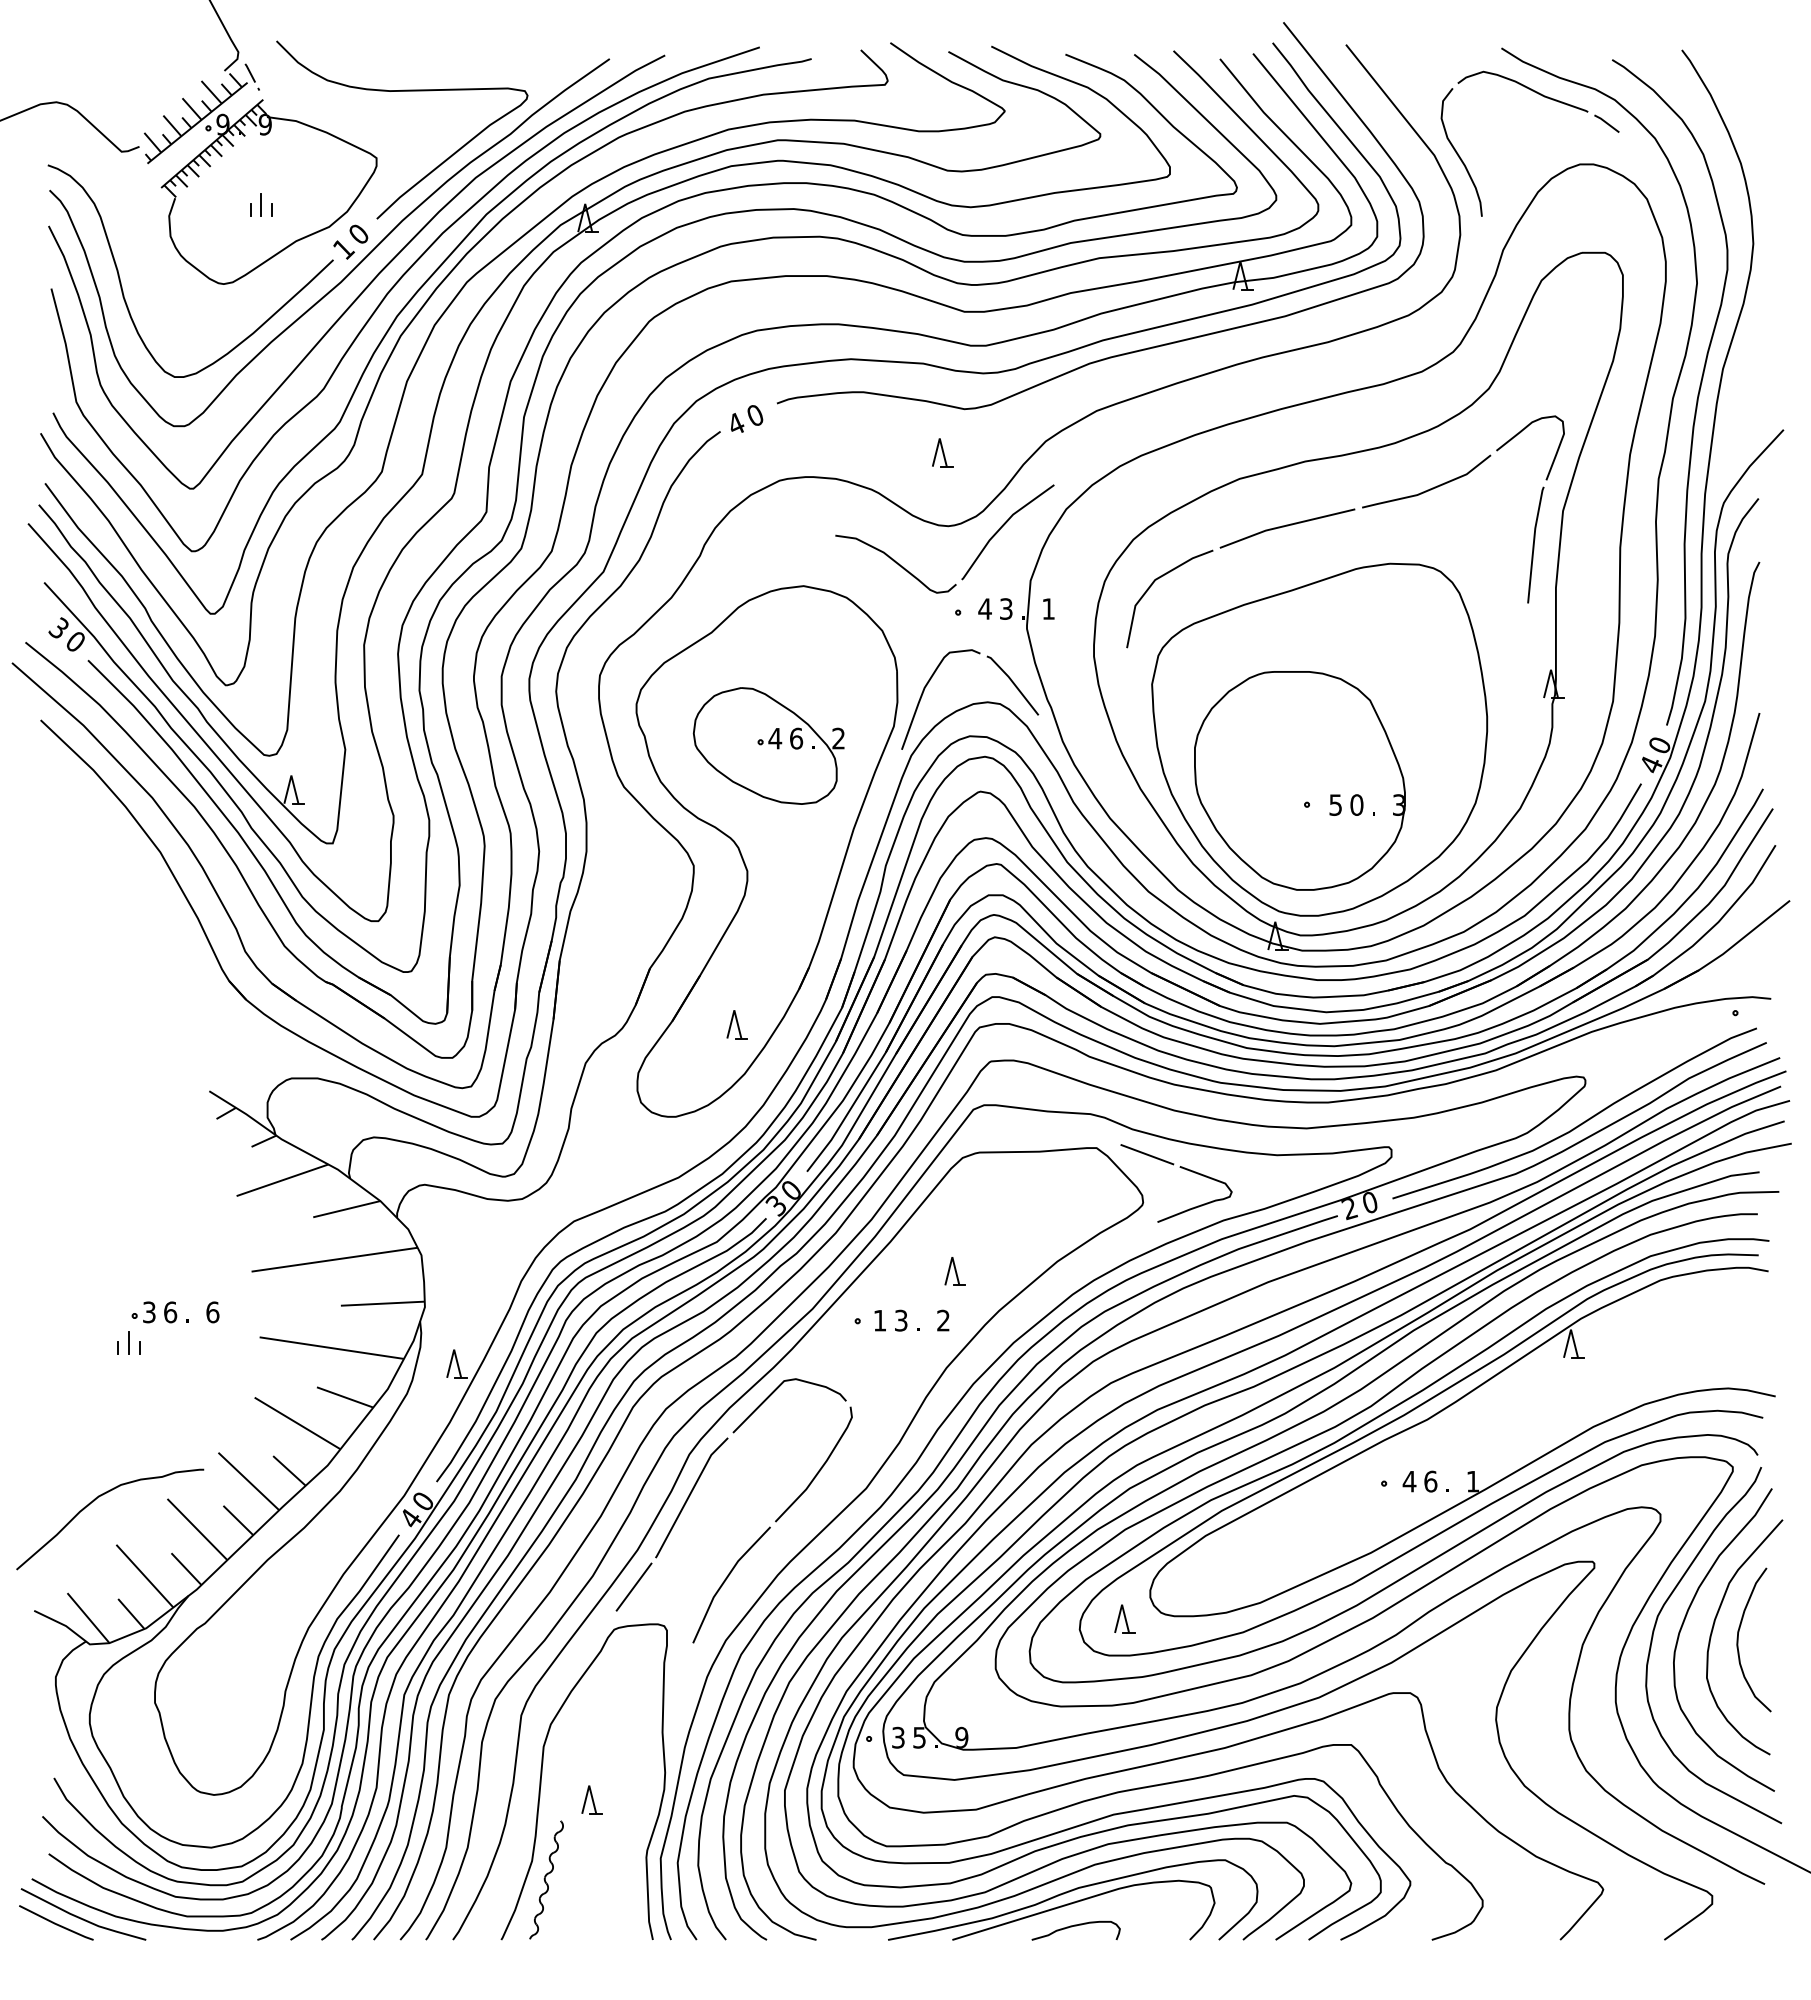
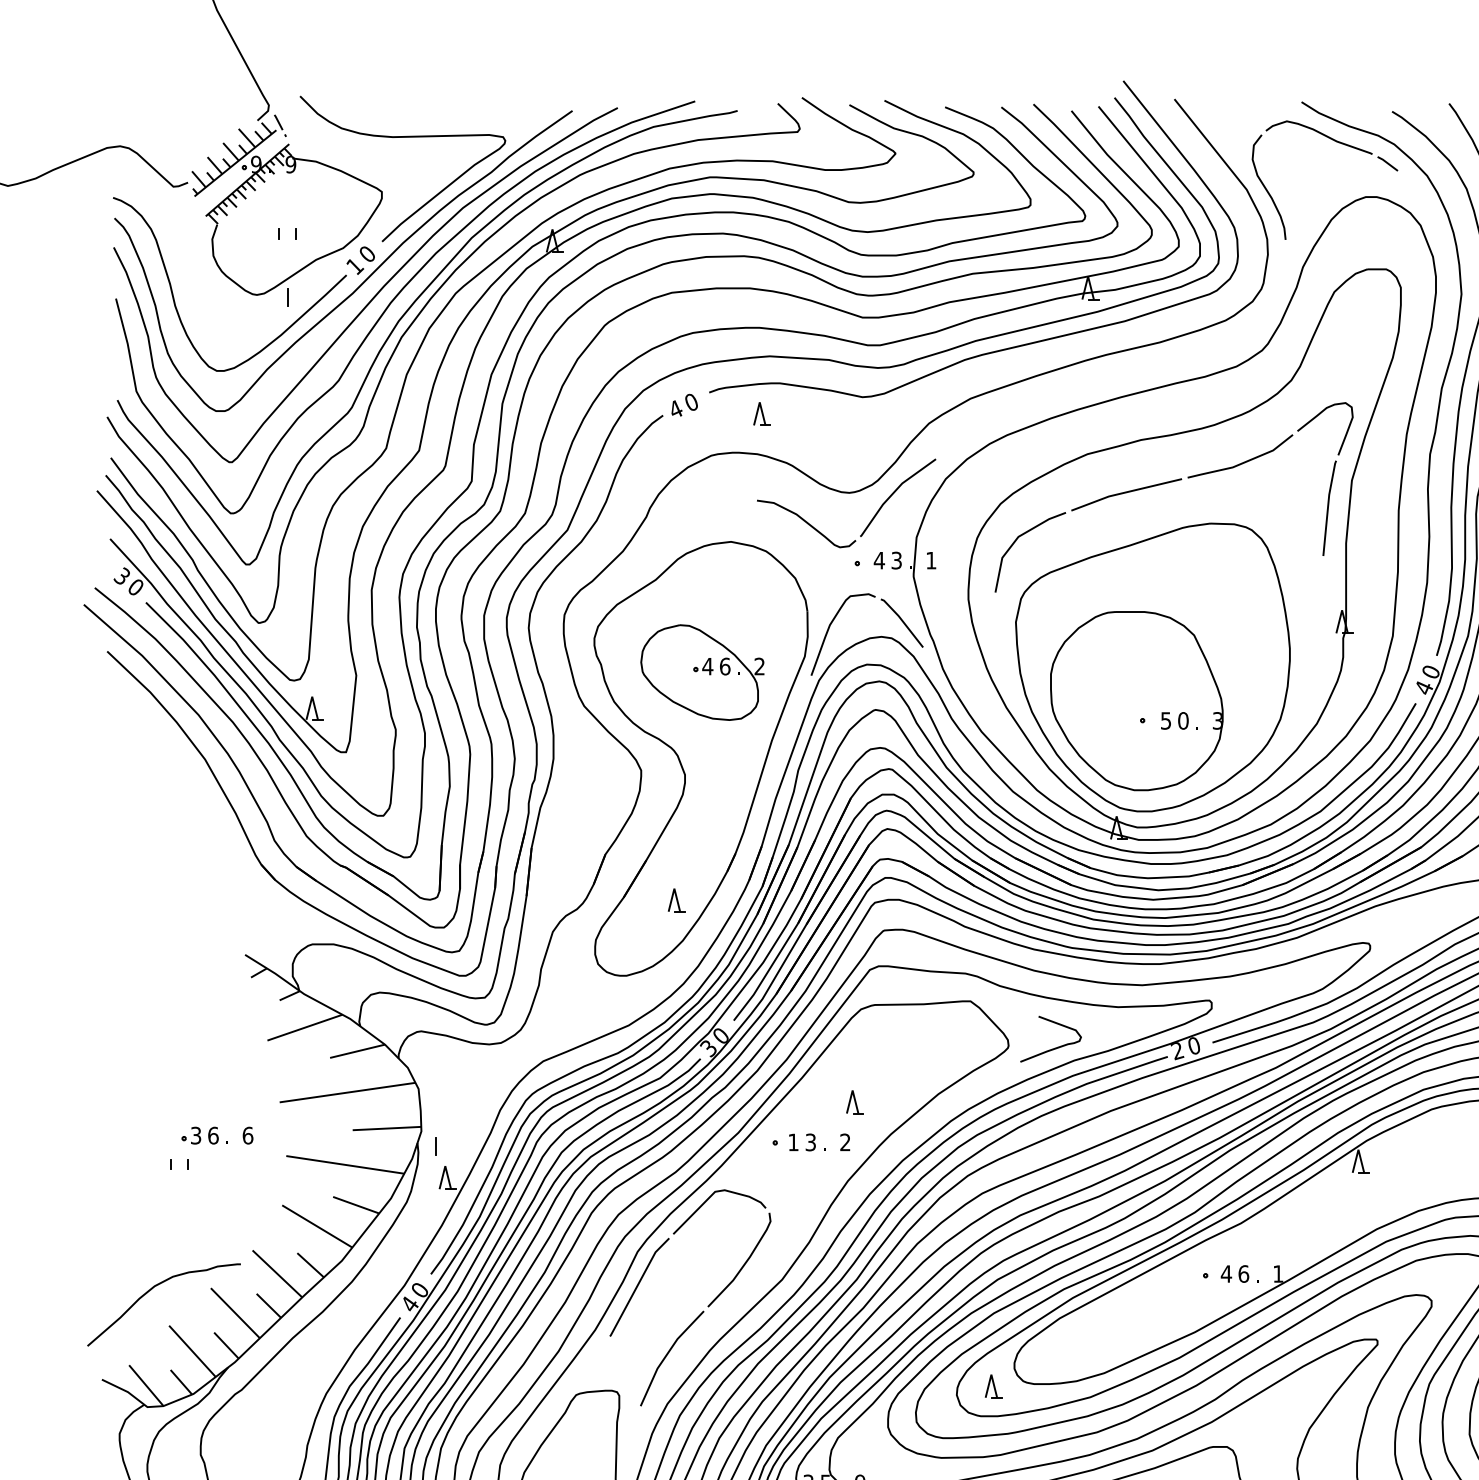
line: (260, 204) -> (286, 296), moved
part: (942, 452) -> (762, 413), moved
line: (1147, 1154) -> (1012, 1006), removed
line: (128, 1342) -> (435, 1146), moved
line: (633, 1586) -> (591, 1359), removed

